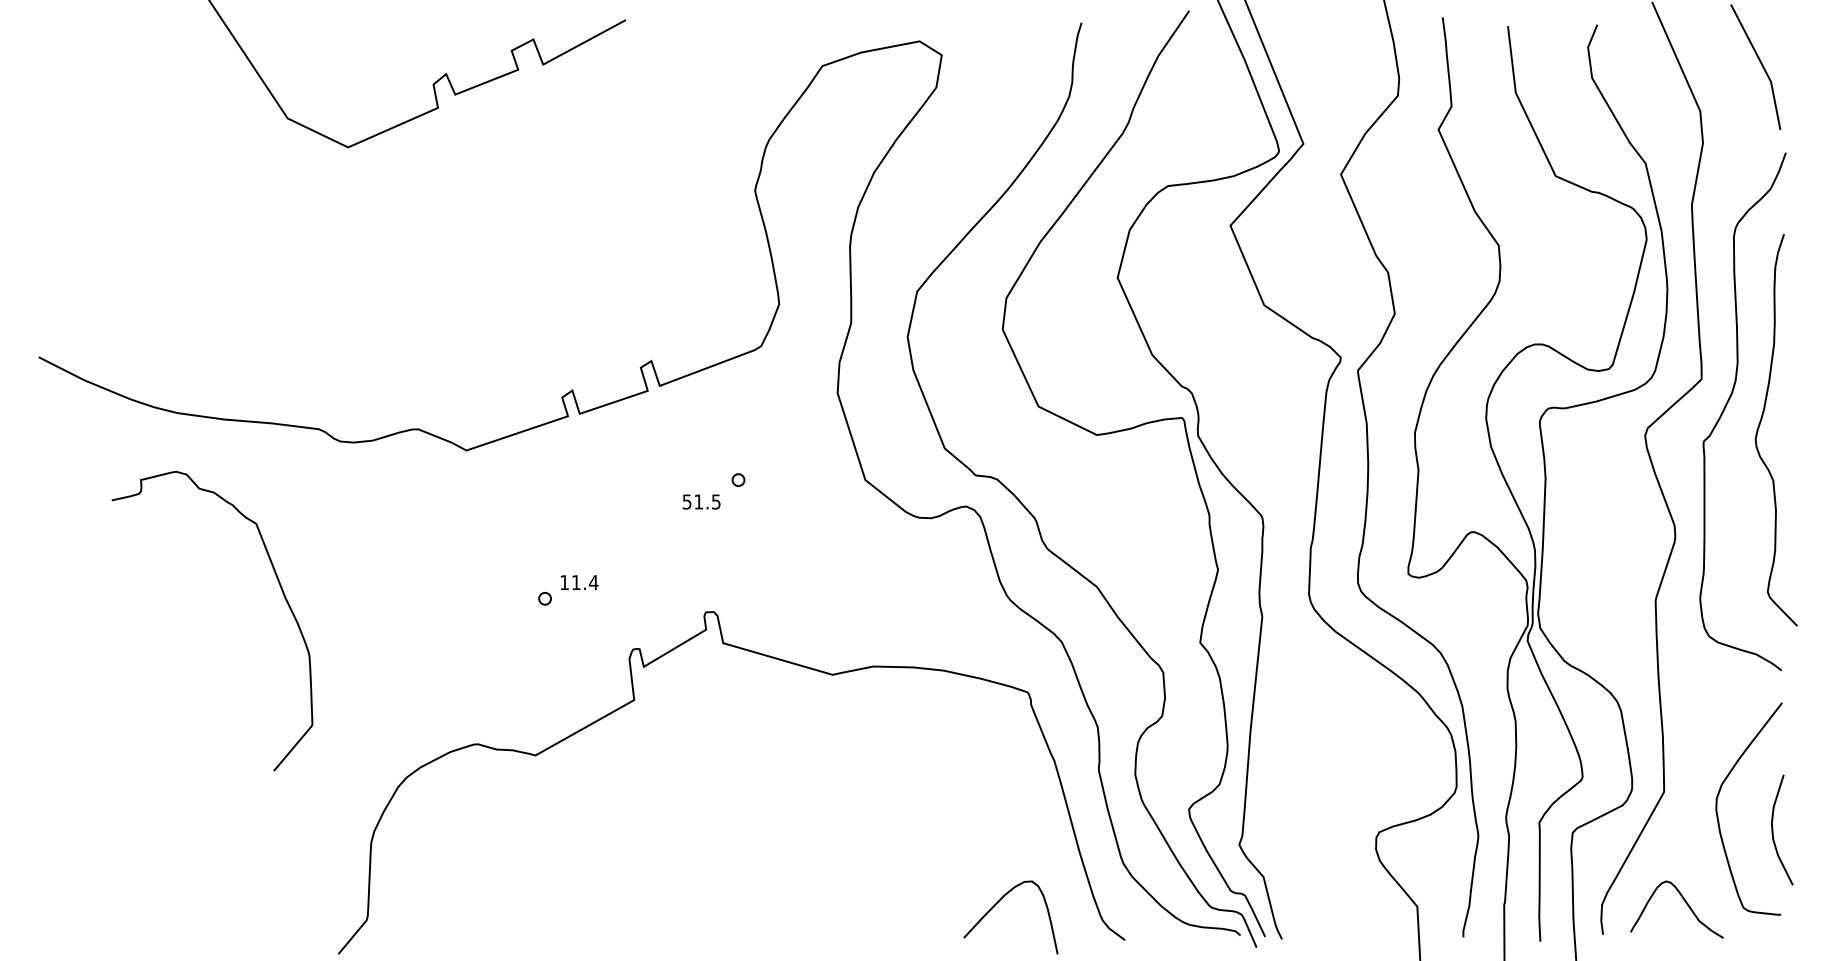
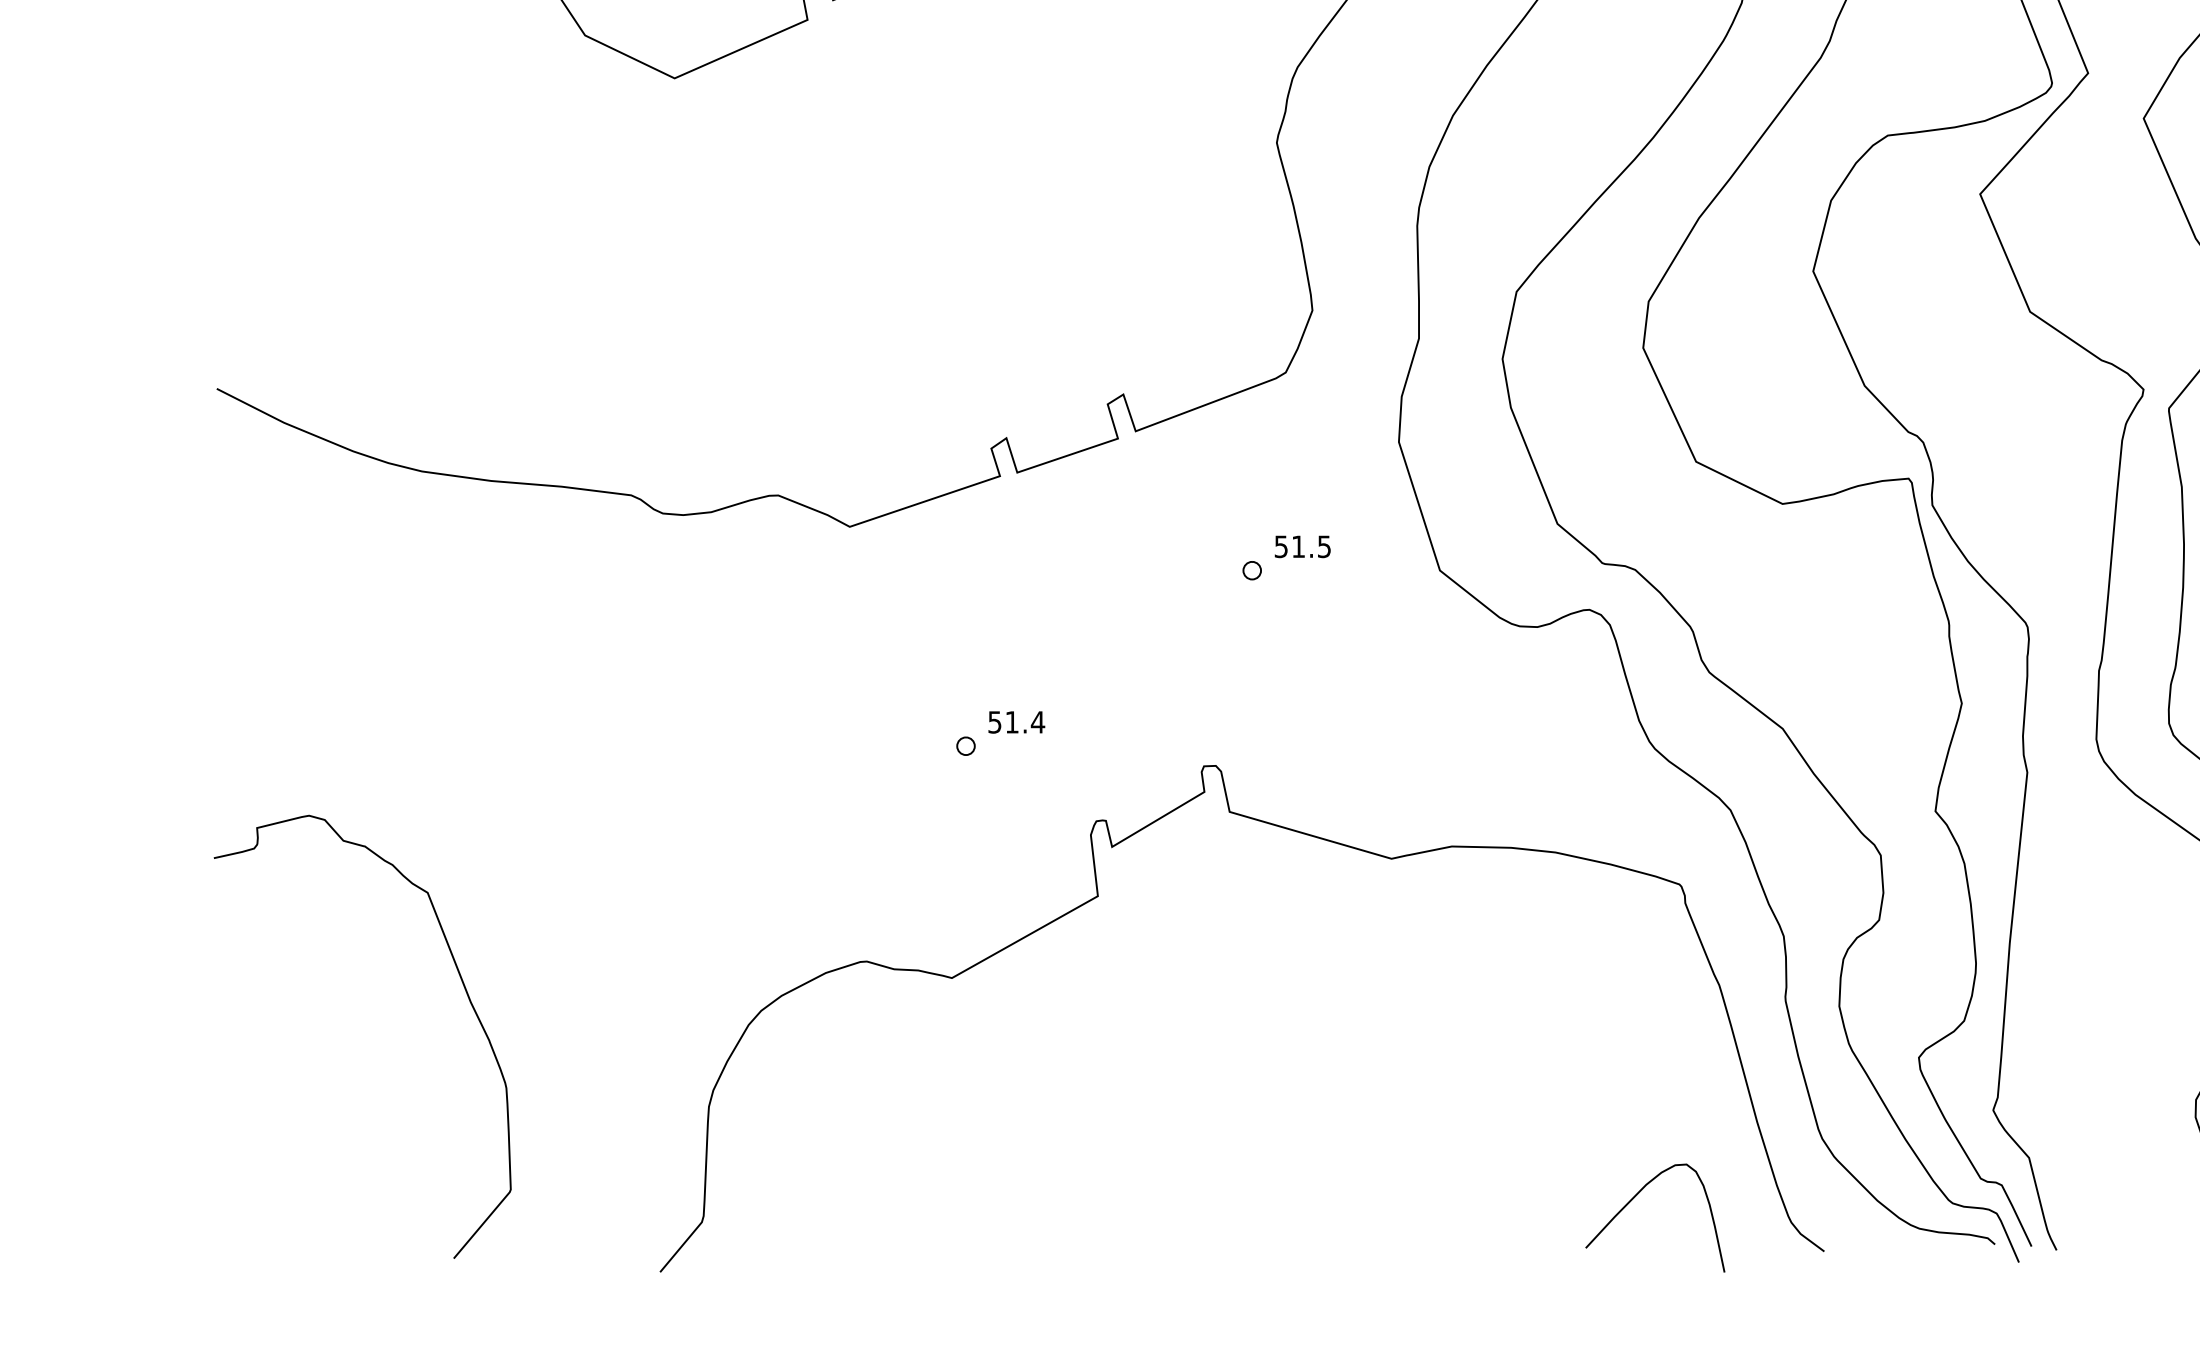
text: (701, 501) -> (1302, 546), moved
text: (564, 582) -> (994, 722), 11.4 -> 51.4
curve: (281, 591) -> (465, 992), moved

